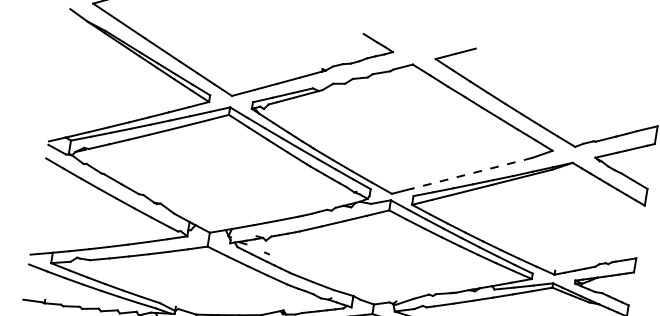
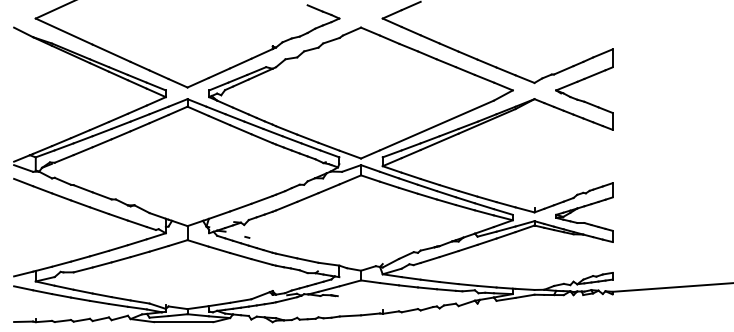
line: (471, 173) -> (436, 125), dashed -> solid

